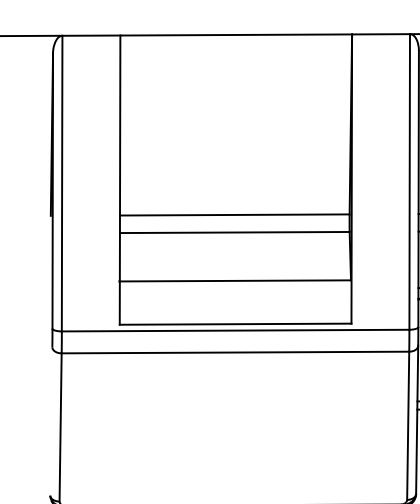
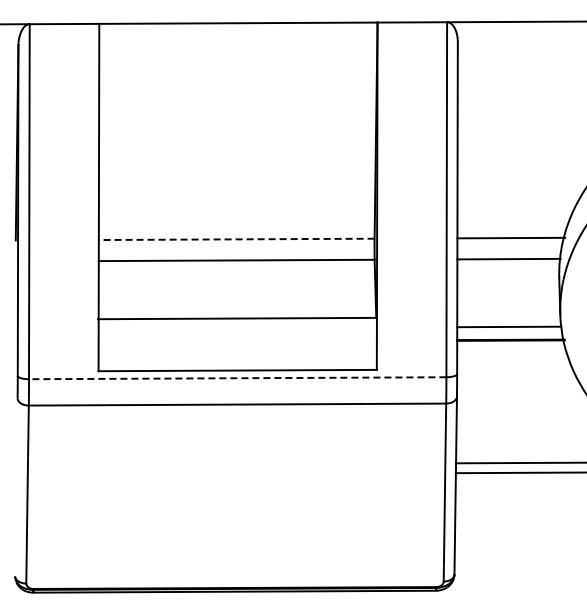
line: (234, 215) -> (236, 239), solid -> dashed
line: (235, 330) -> (237, 378), solid -> dashed

